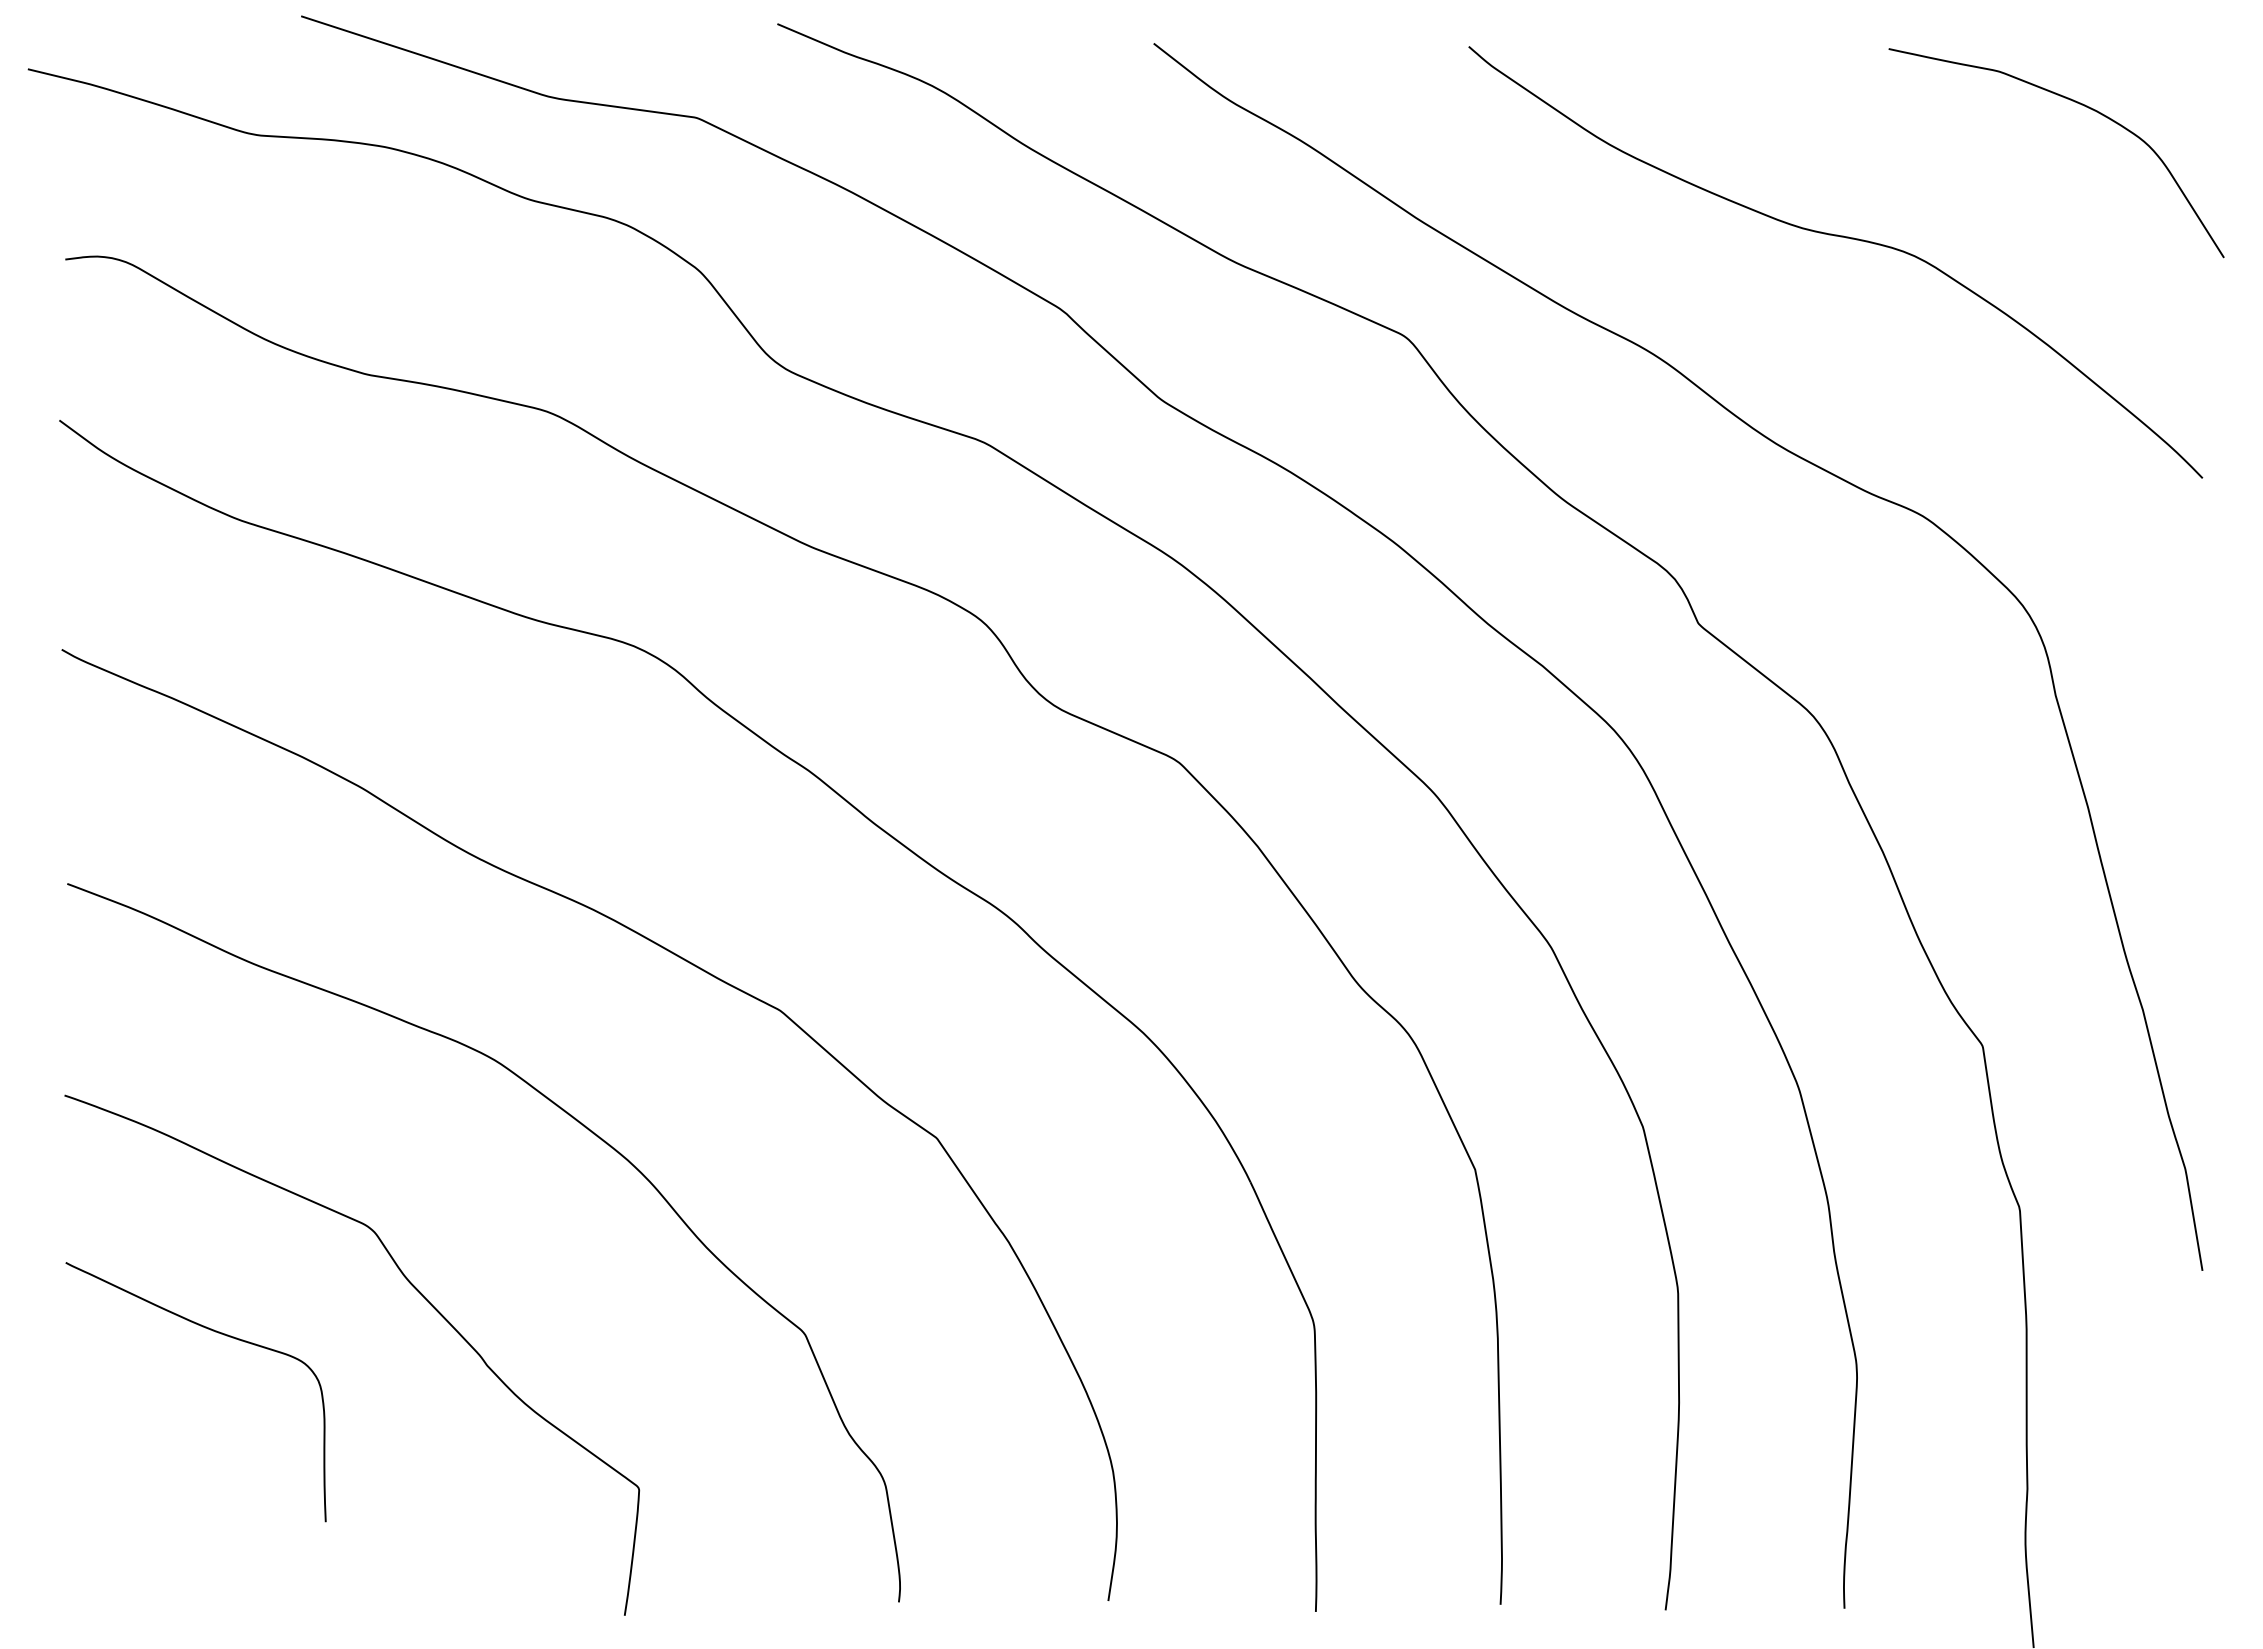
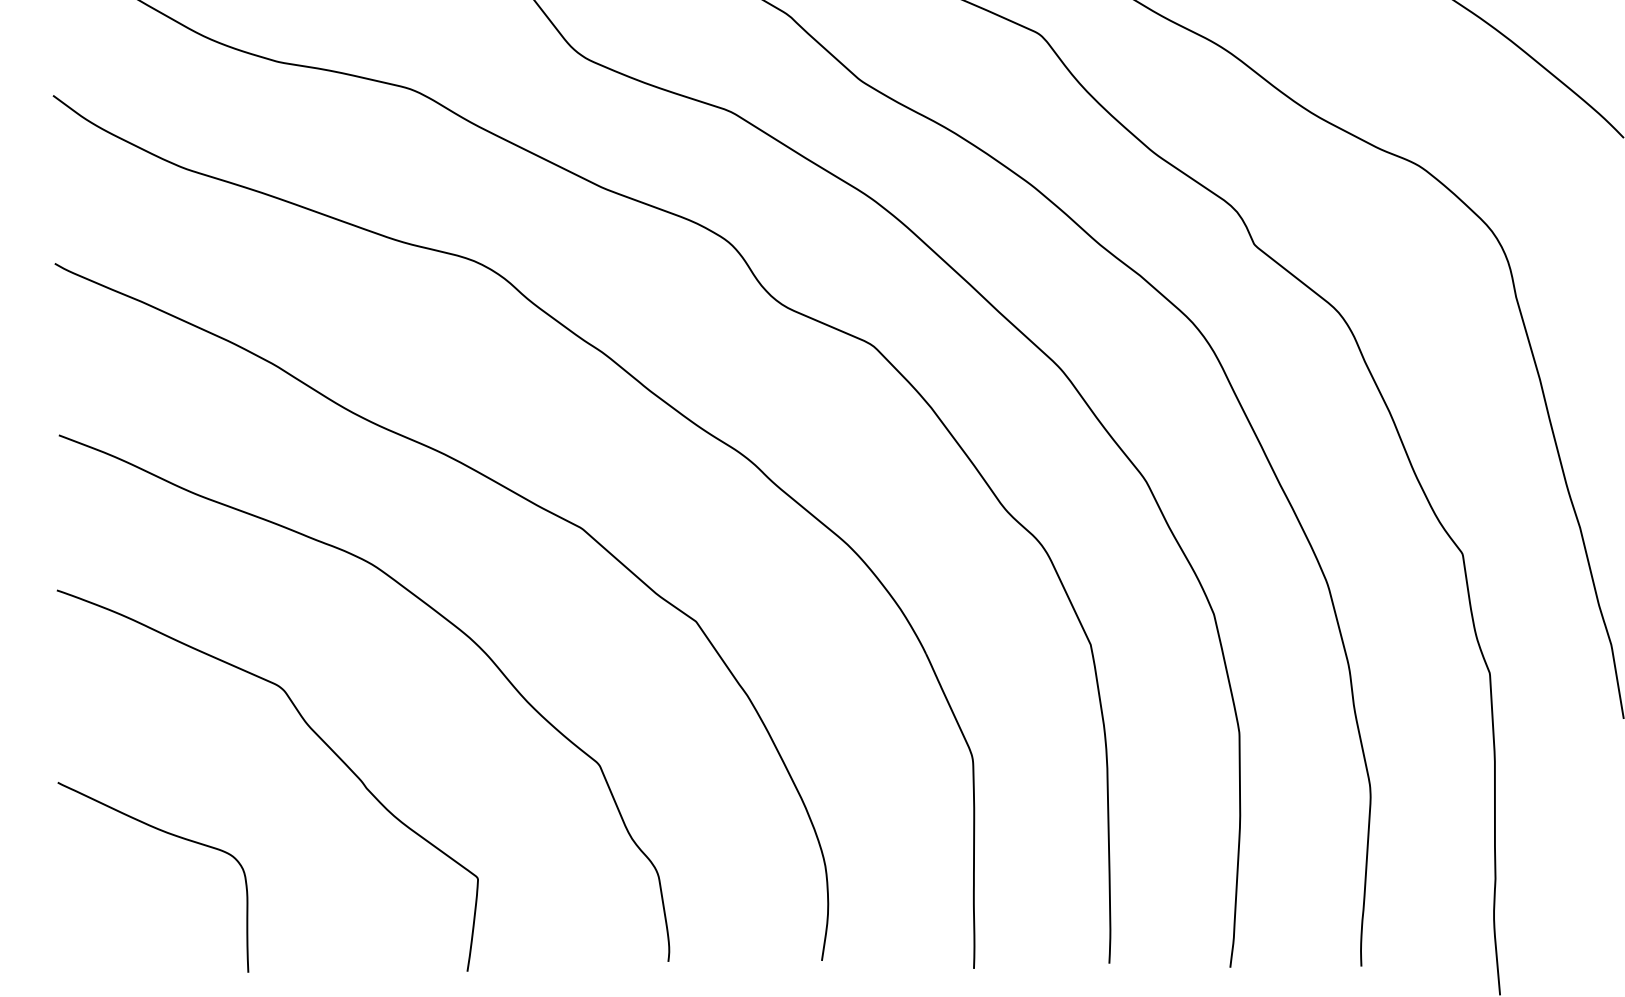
curve: (215, 1332) -> (167, 833), moved

